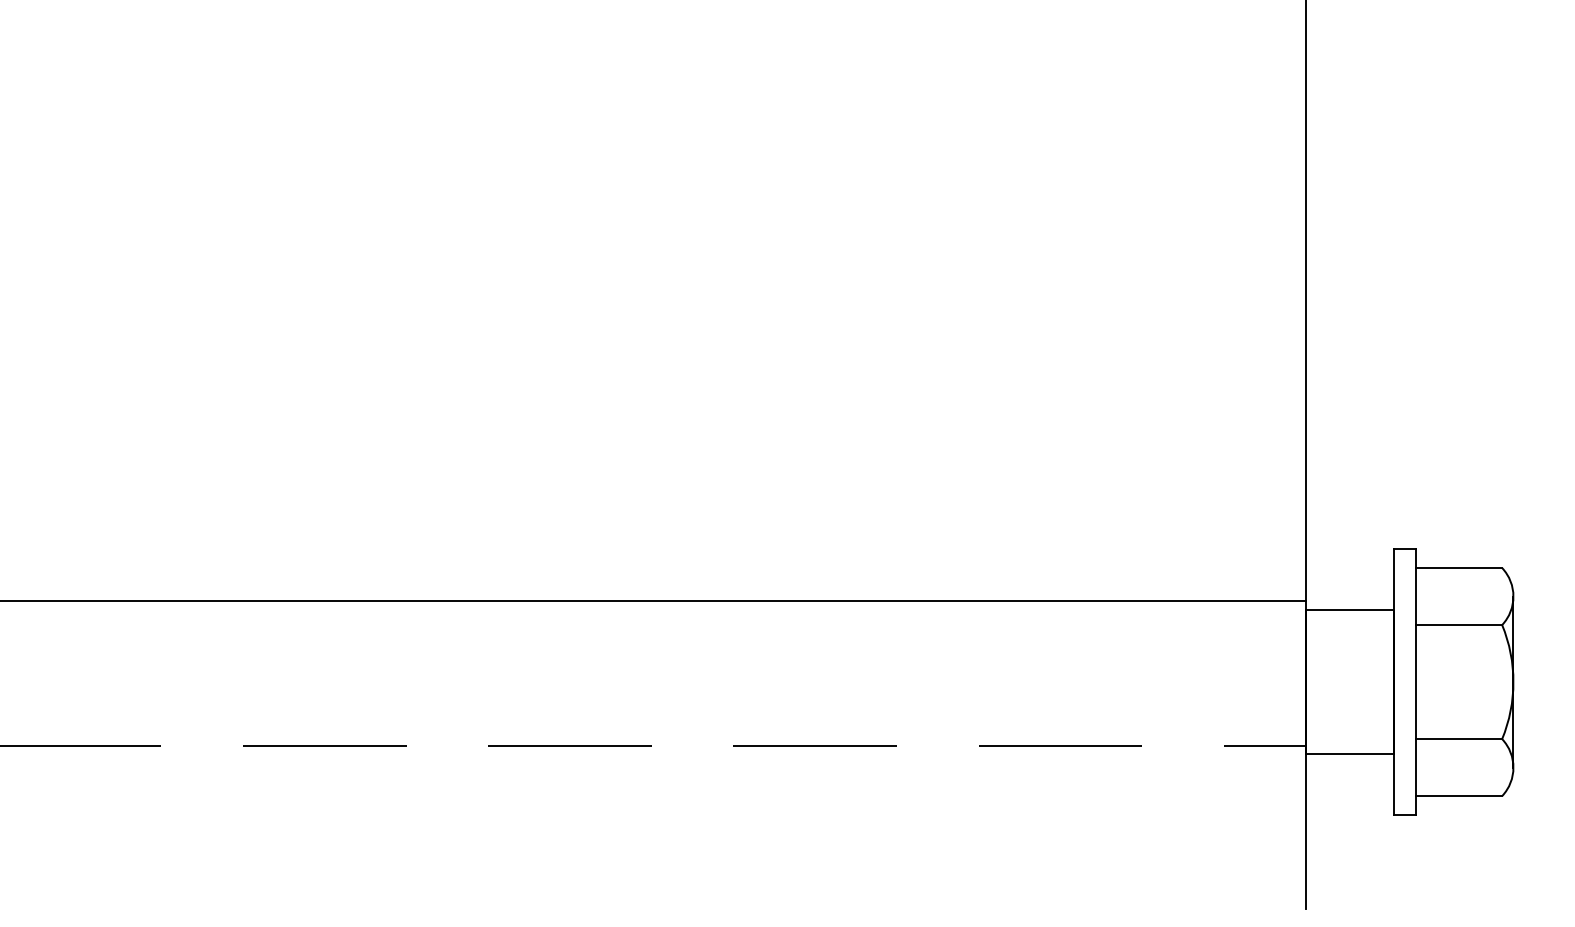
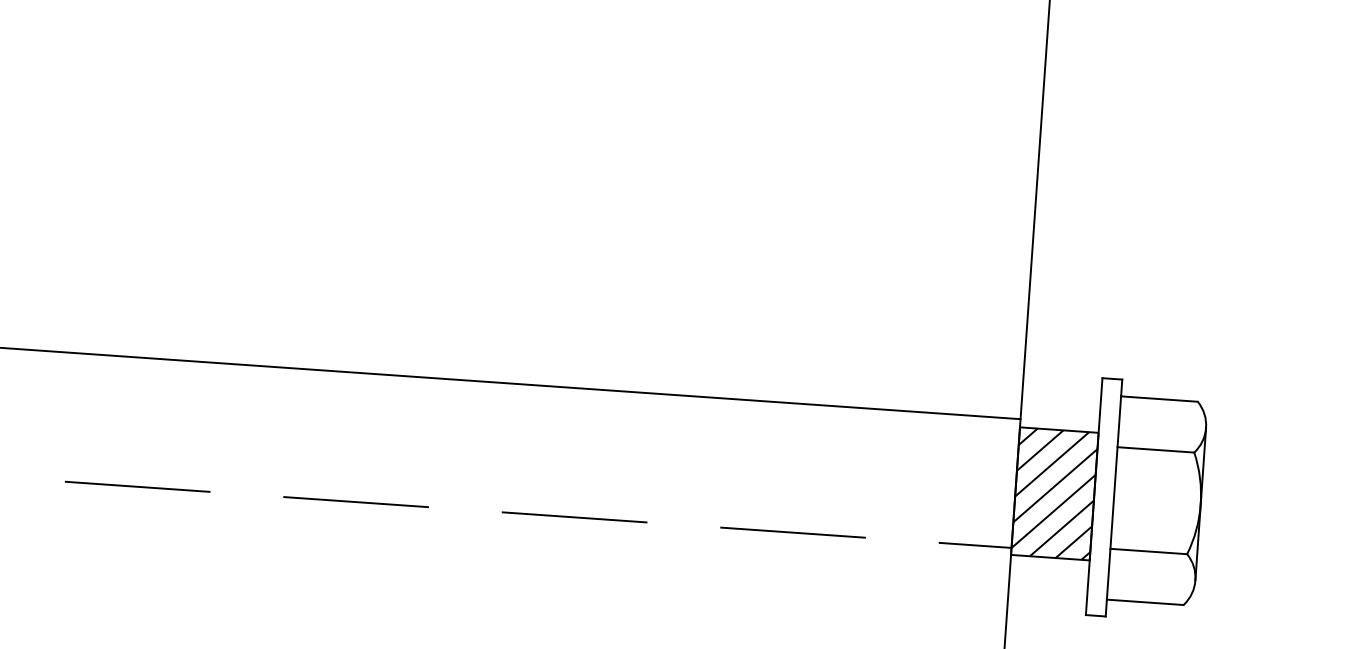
hatch: (1349, 681) -> (1054, 493), added

